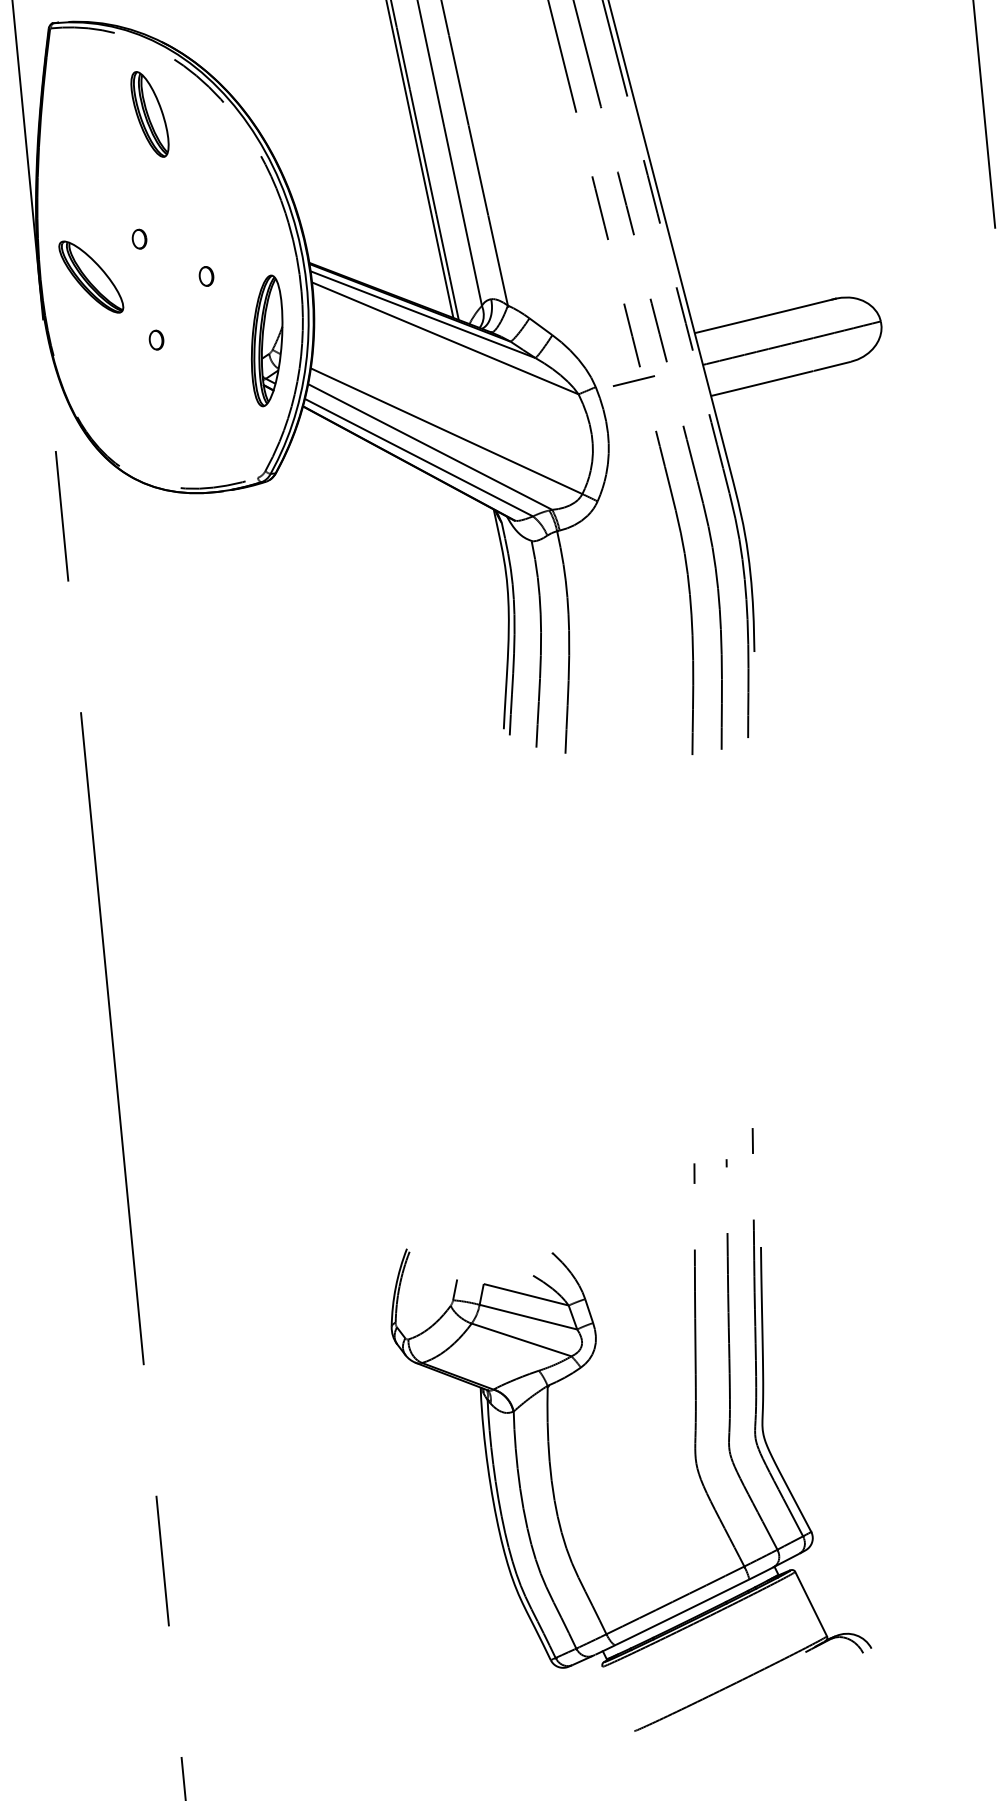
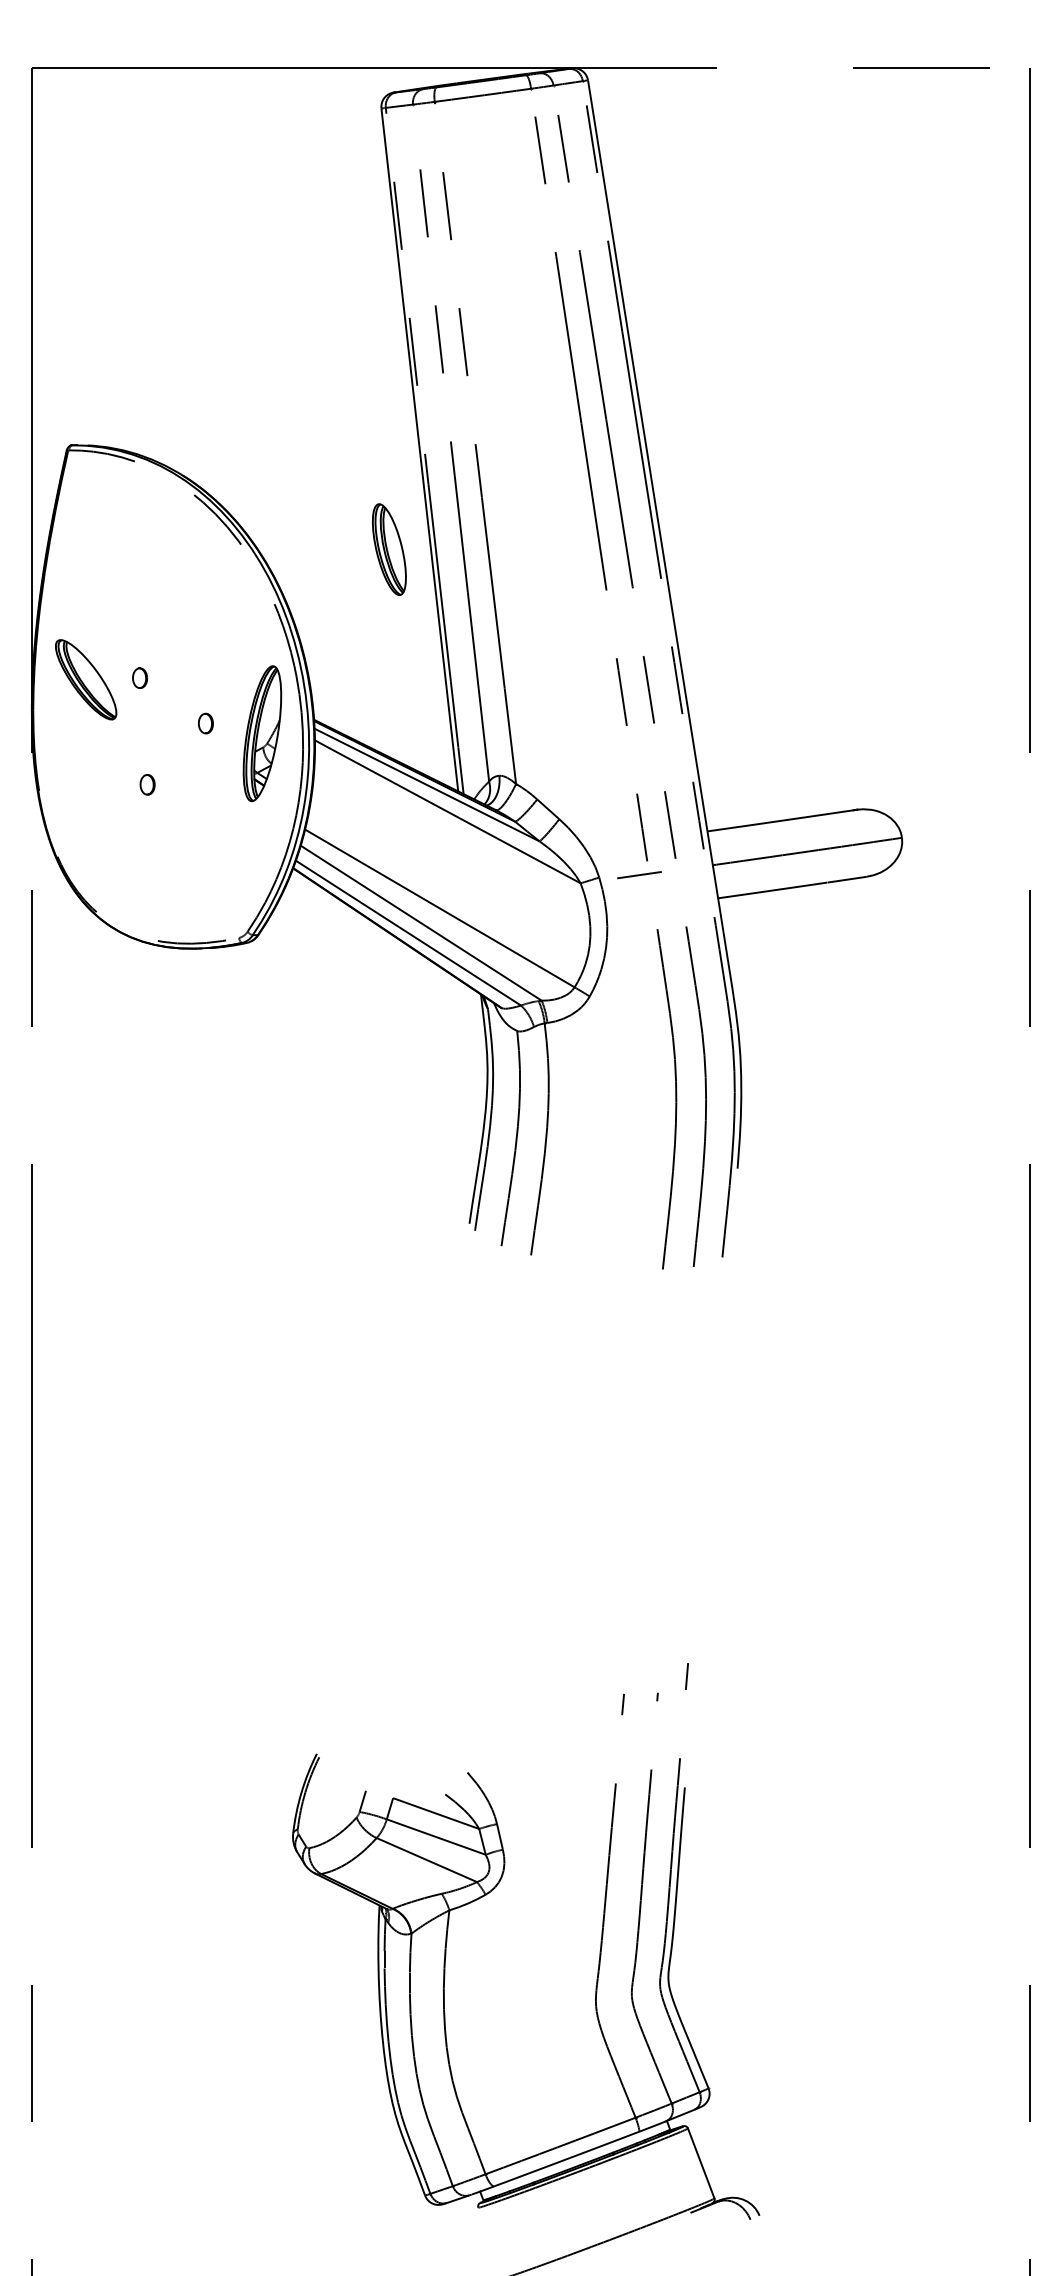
part: (150, 114) -> (389, 549), moved
part: (91, 276) -> (86, 679), moved
part: (267, 340) -> (262, 733), moved

